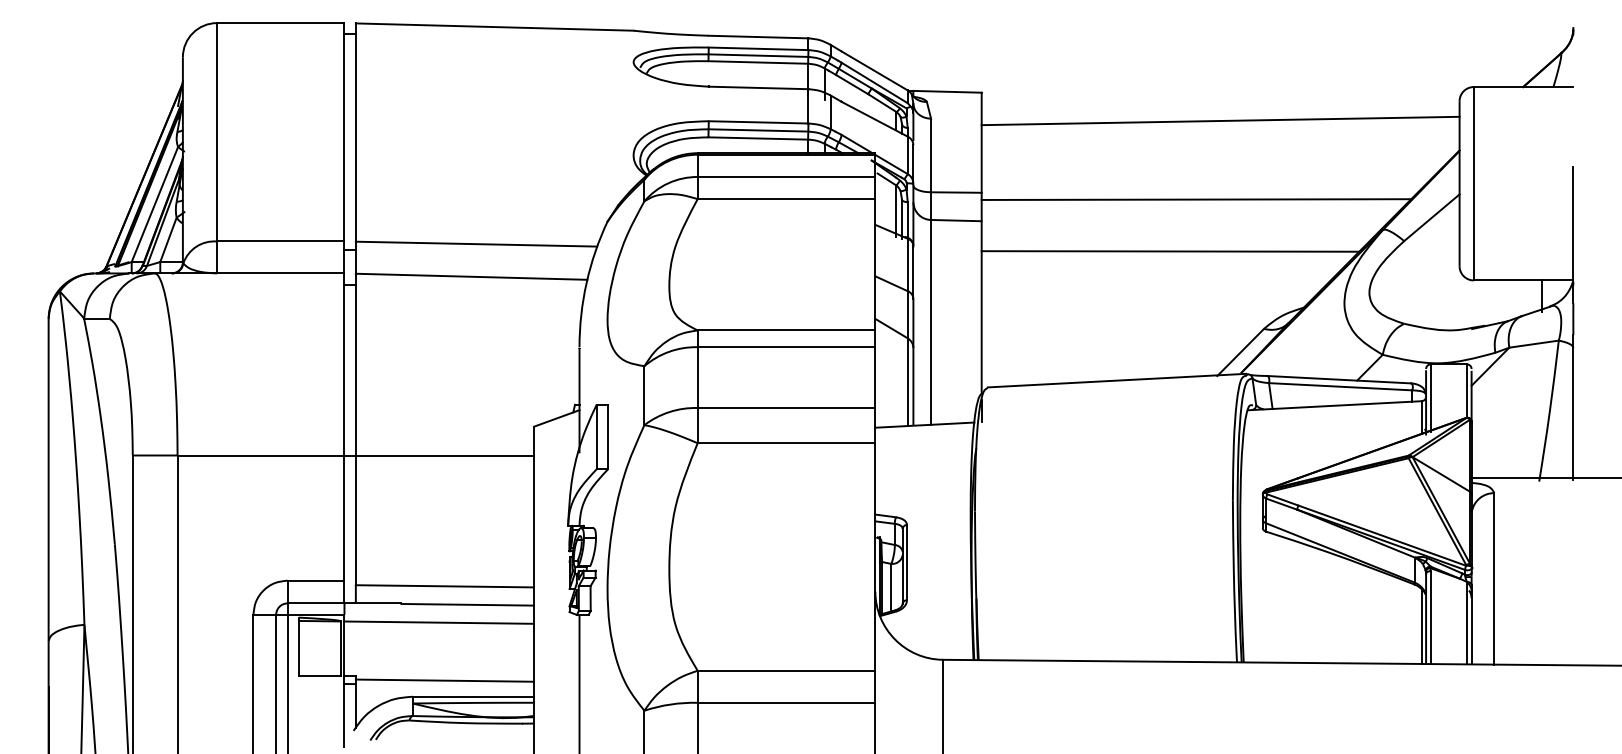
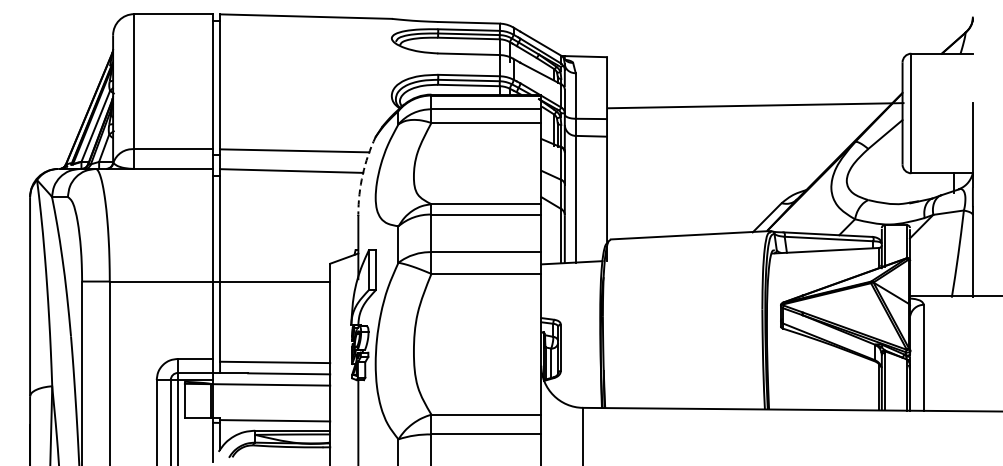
line: (1220, 120) -> (755, 105), moved
line: (1195, 199) -> (739, 123), removed
line: (1170, 251) -> (723, 155), removed
arc: (586, 282) -> (362, 174), solid -> dashed

